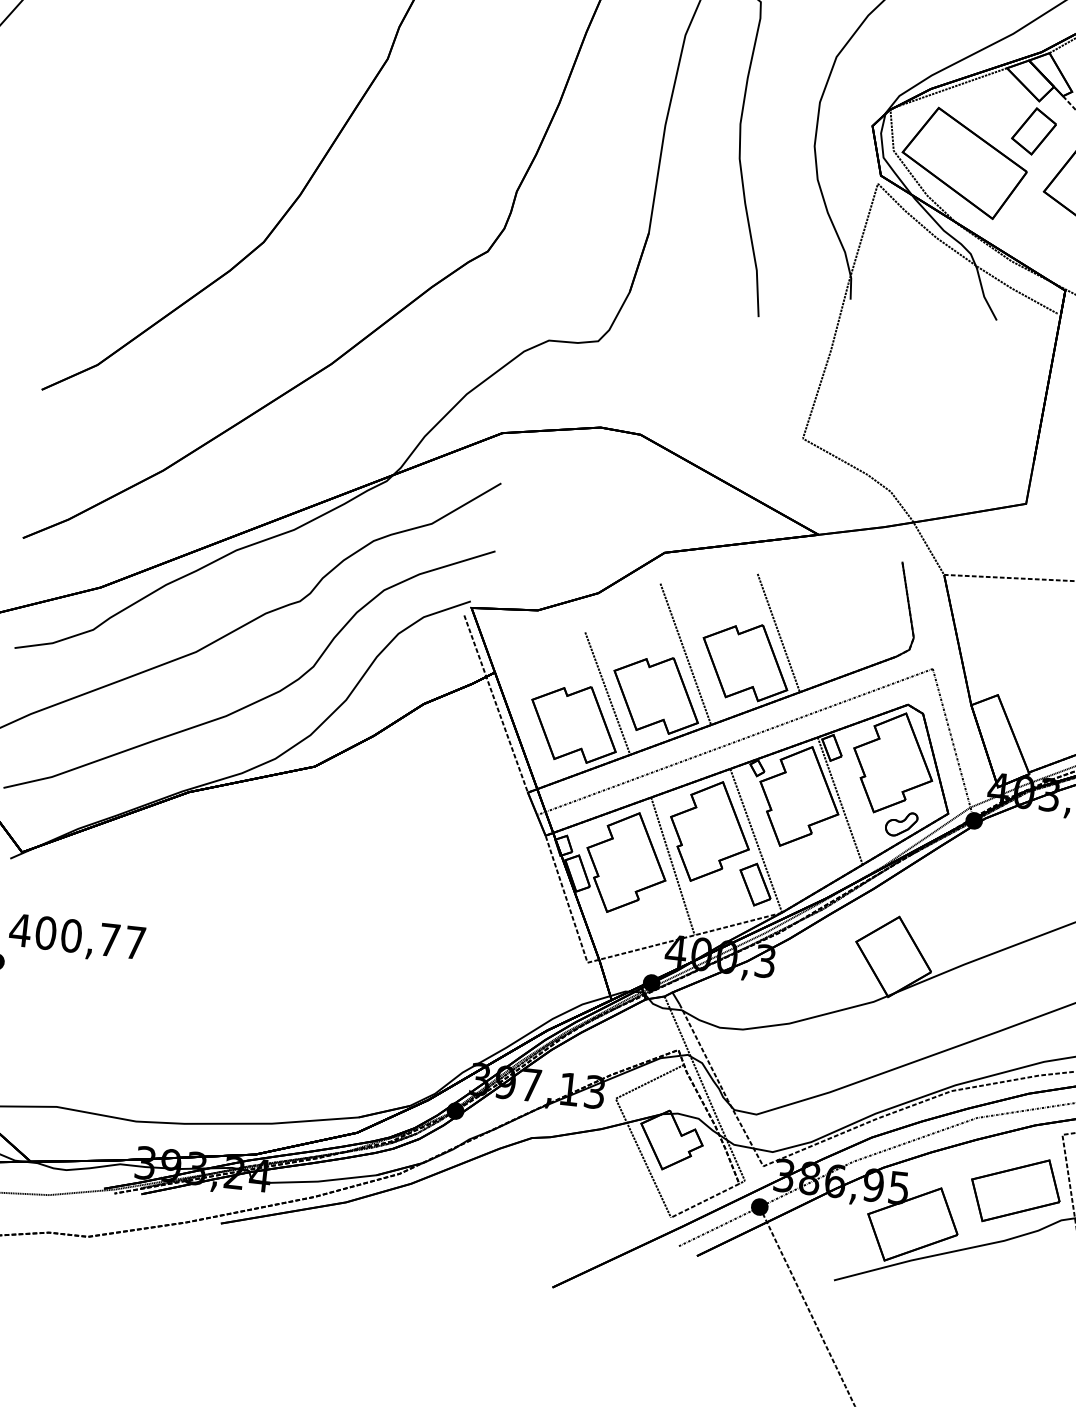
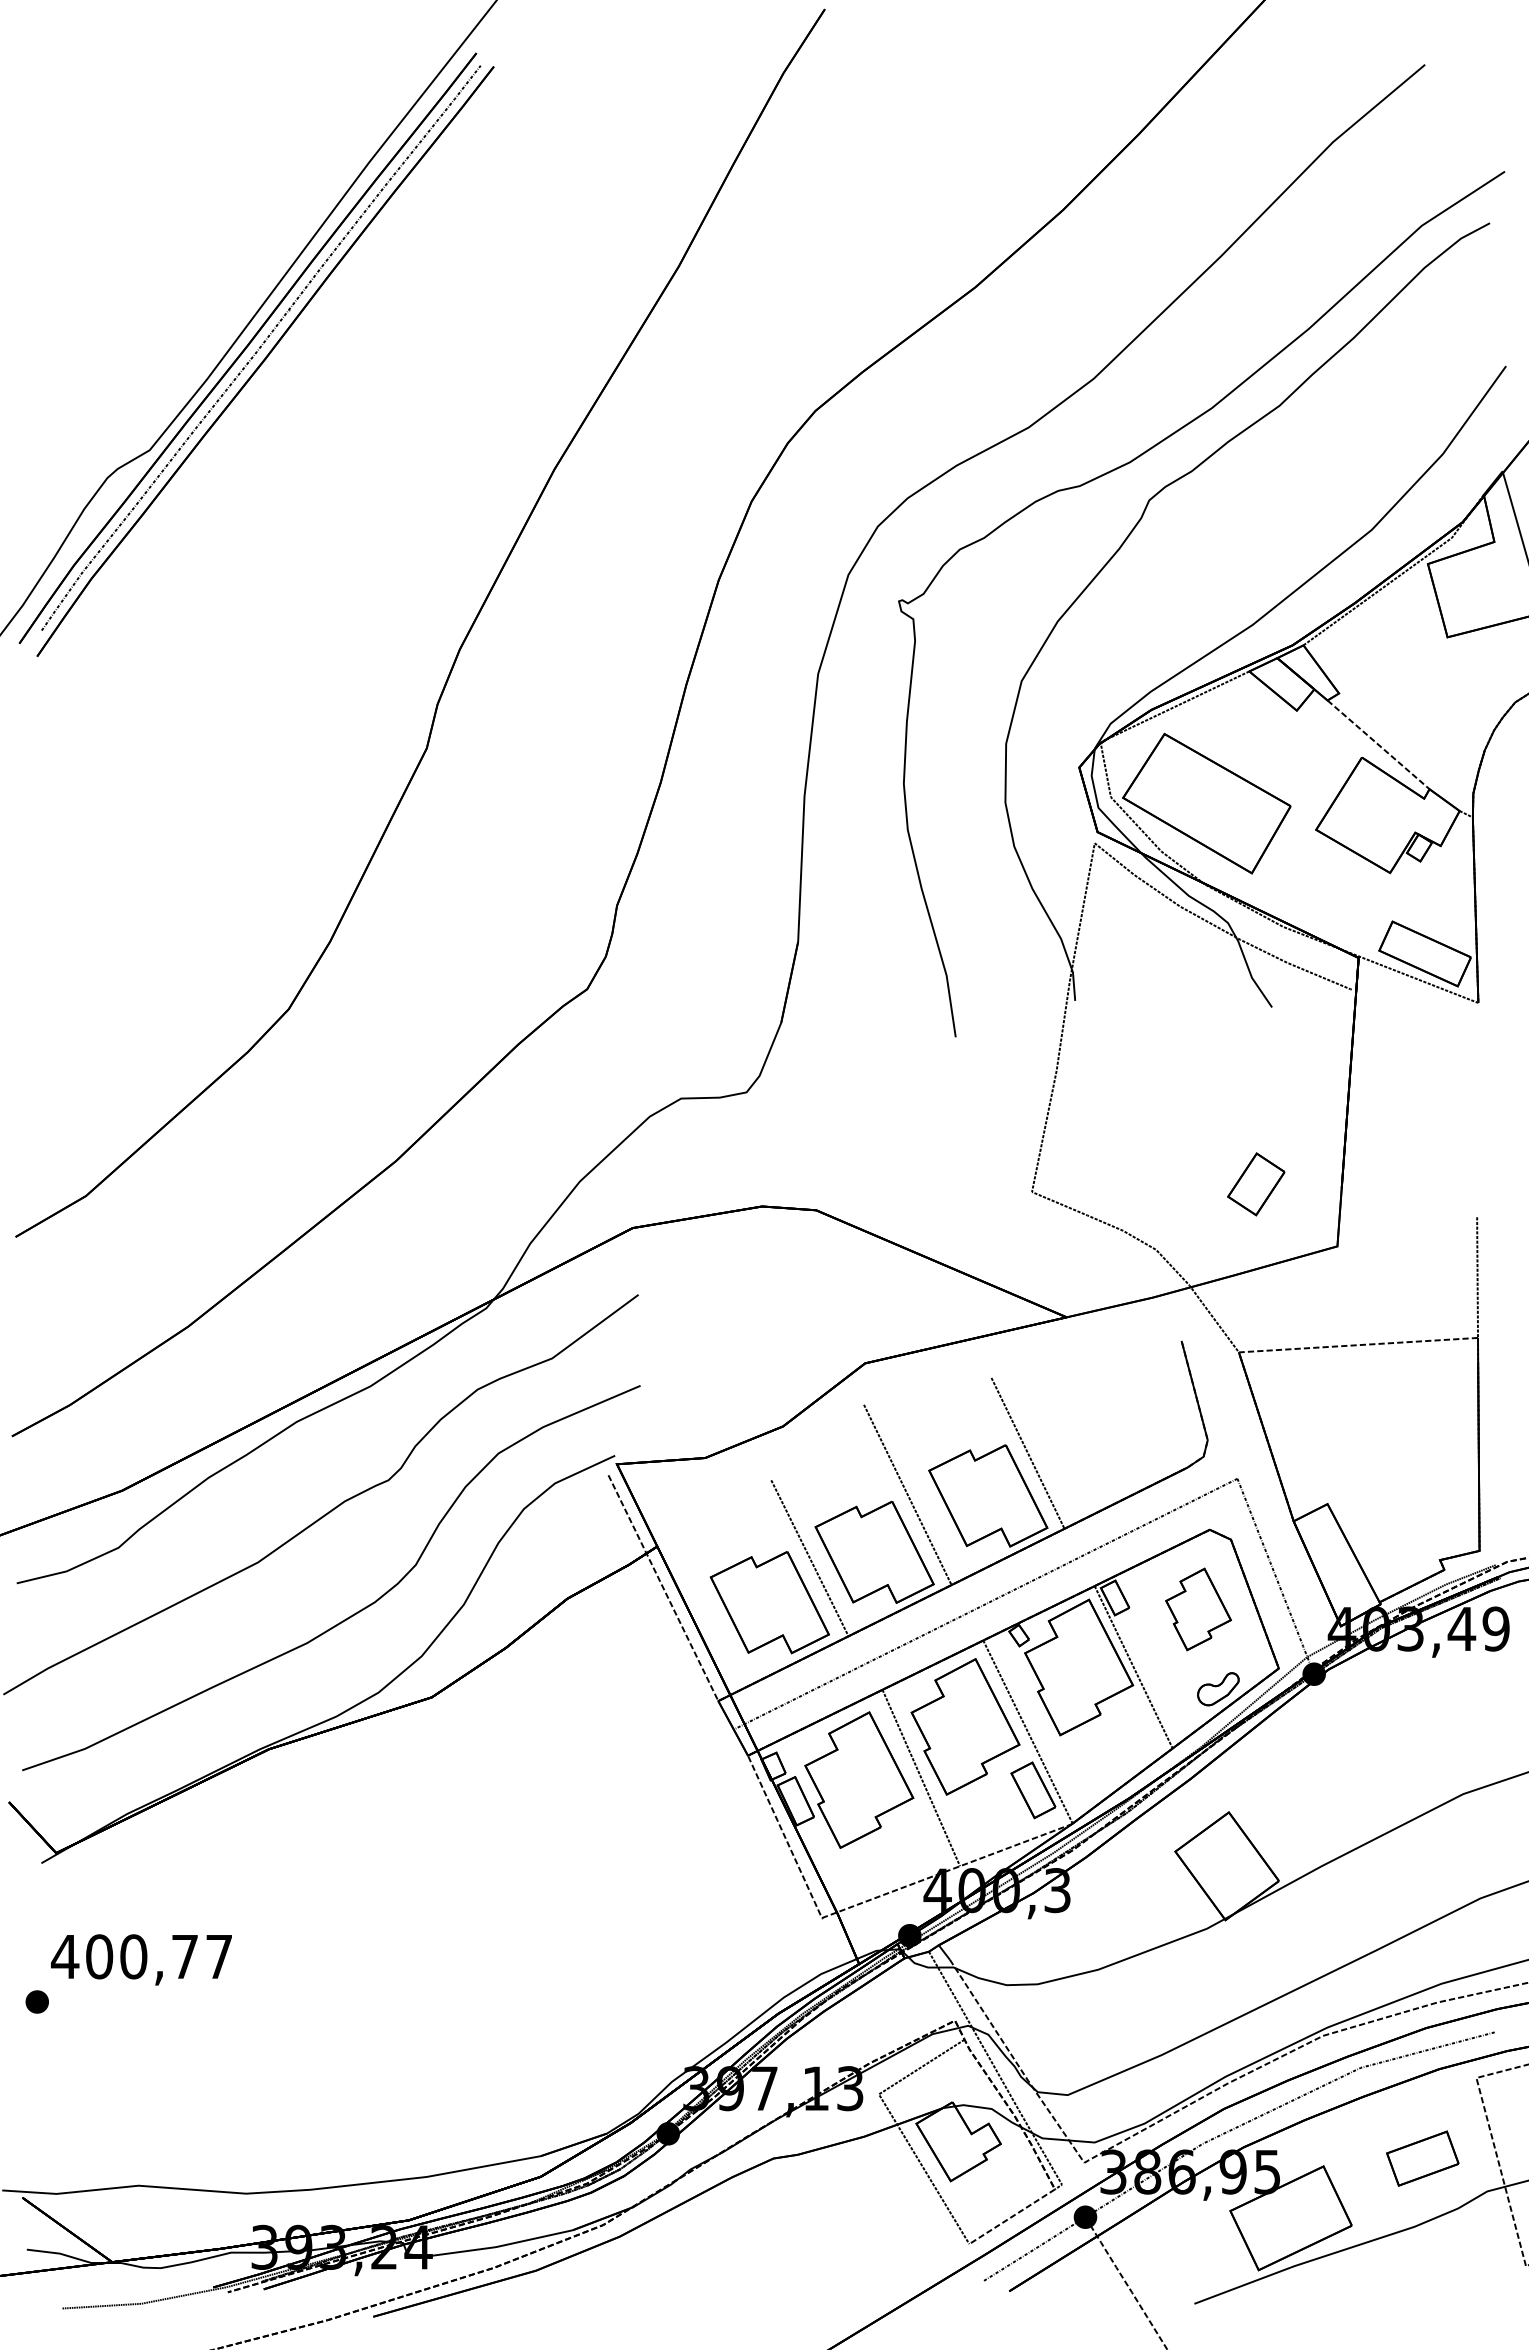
part: (1034, 131) -> (1256, 1184), moved
part: (893, 763) -> (1198, 1609), size x0.6
part: (1015, 1190) -> (1422, 2158), size x0.6

